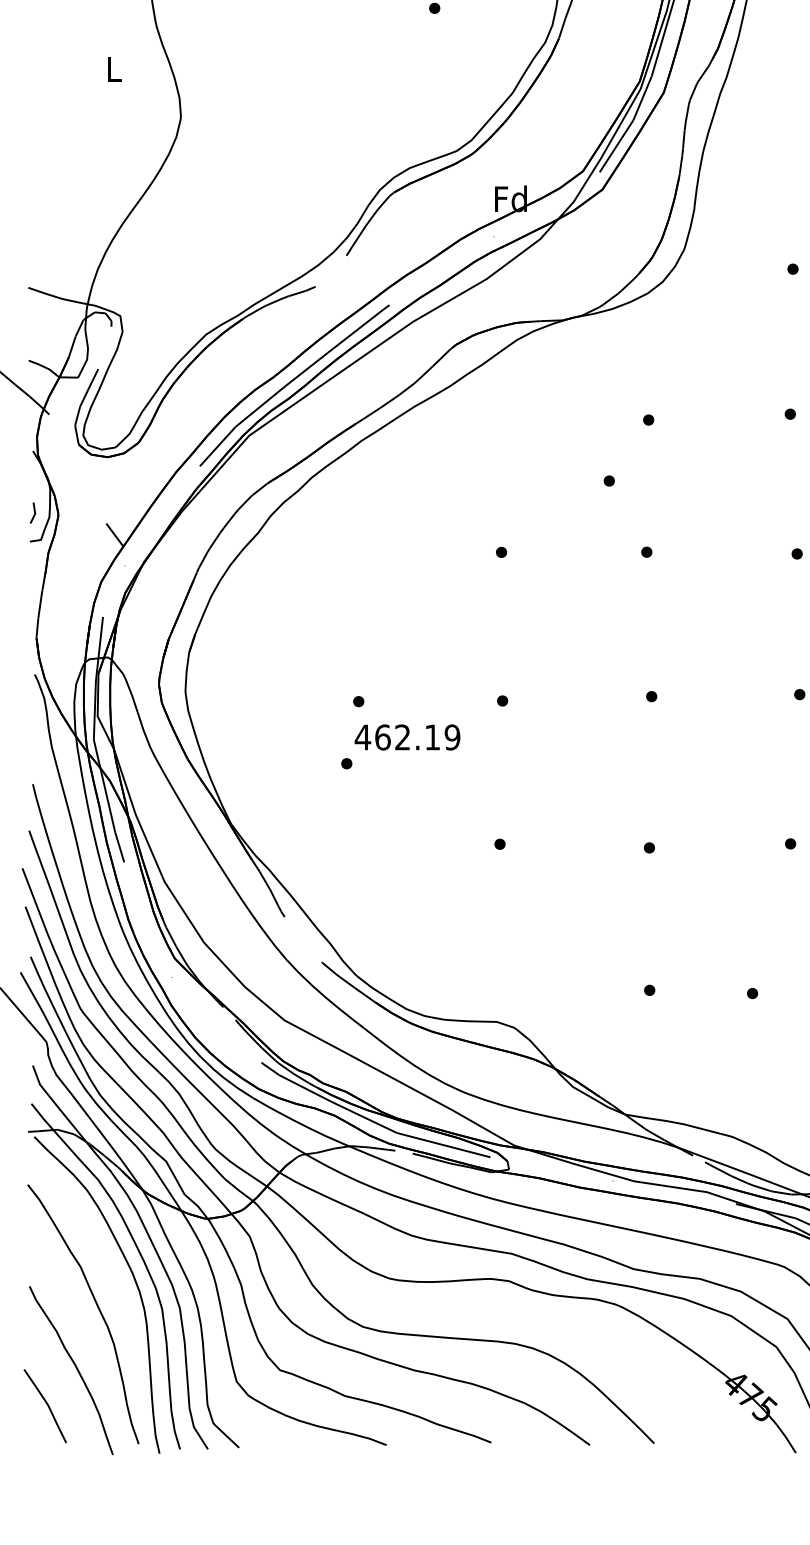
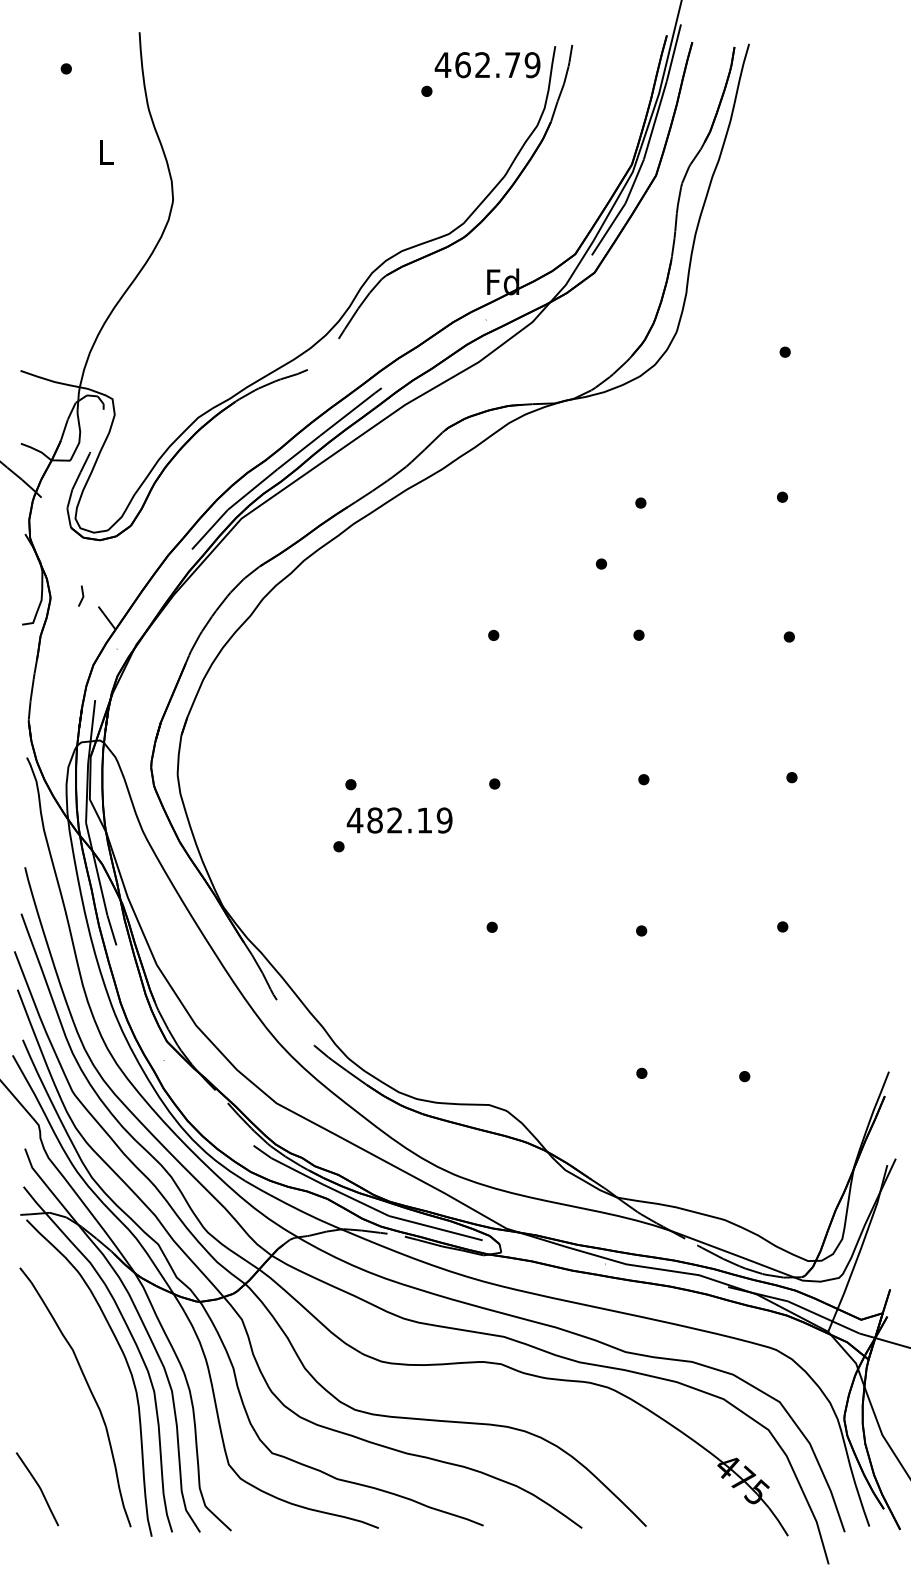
line: (34, 512) -> (82, 595), moved
text: (383, 737) -> (375, 820), 462.19 -> 482.19
curve: (75, 1367) -> (67, 1450), removed

